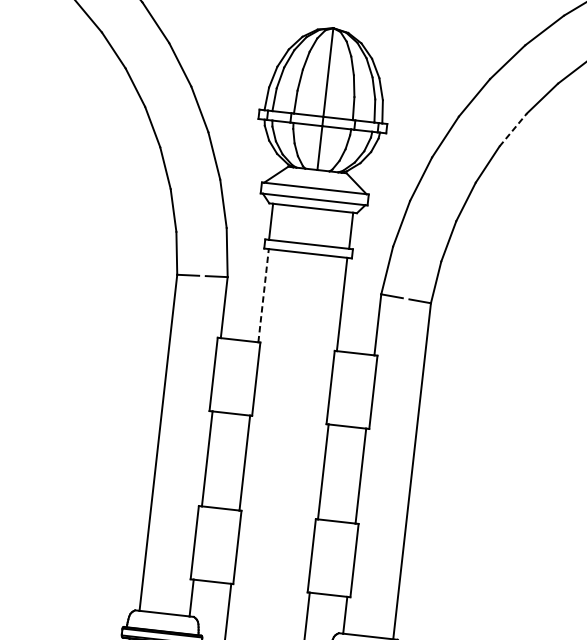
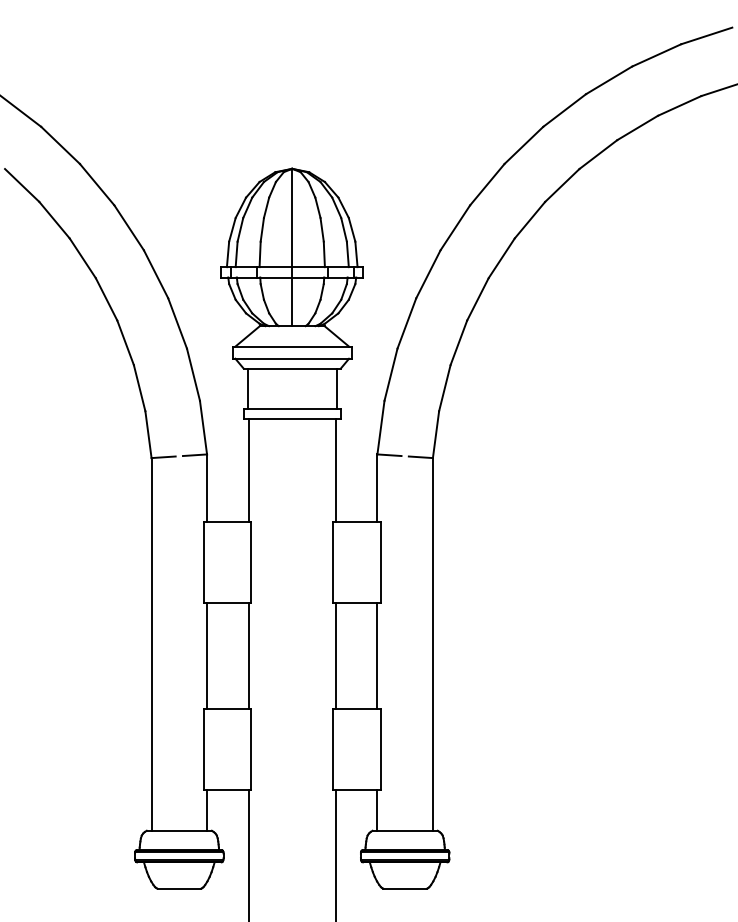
line: (512, 130) -> (501, 258), dashed -> solid
line: (263, 295) -> (248, 470), dashed -> solid

